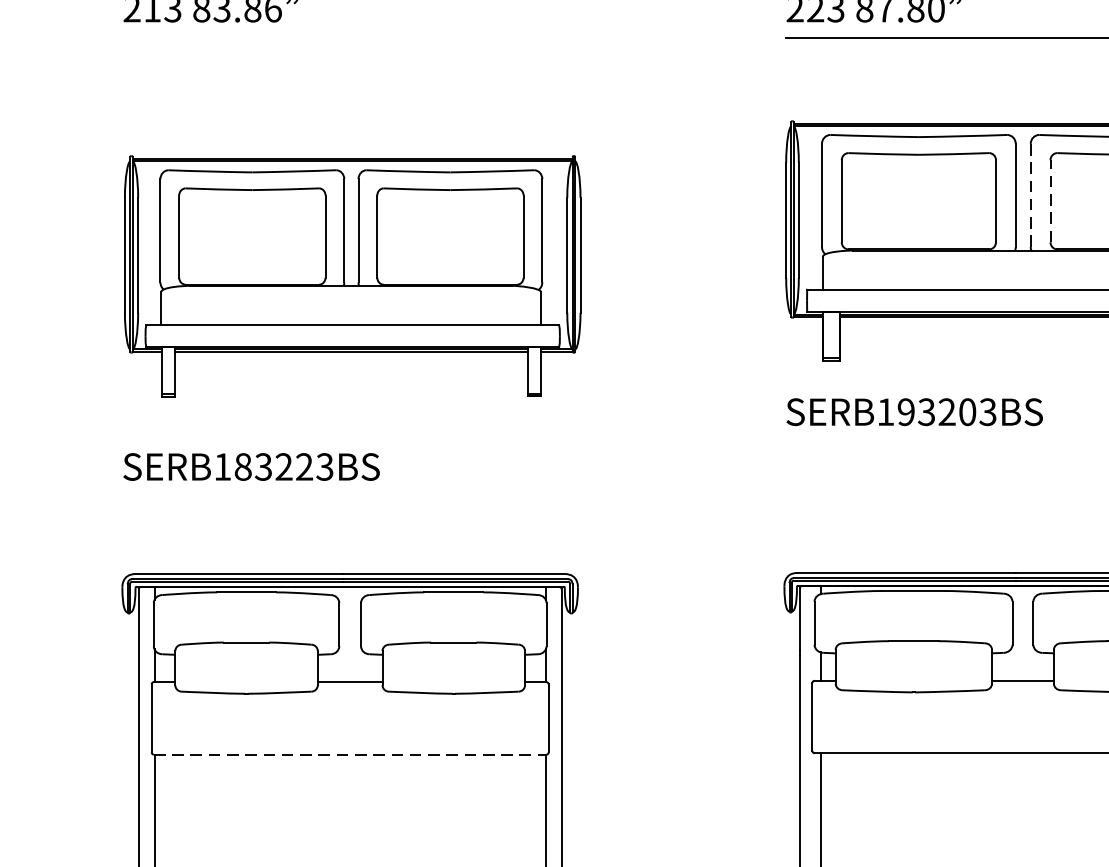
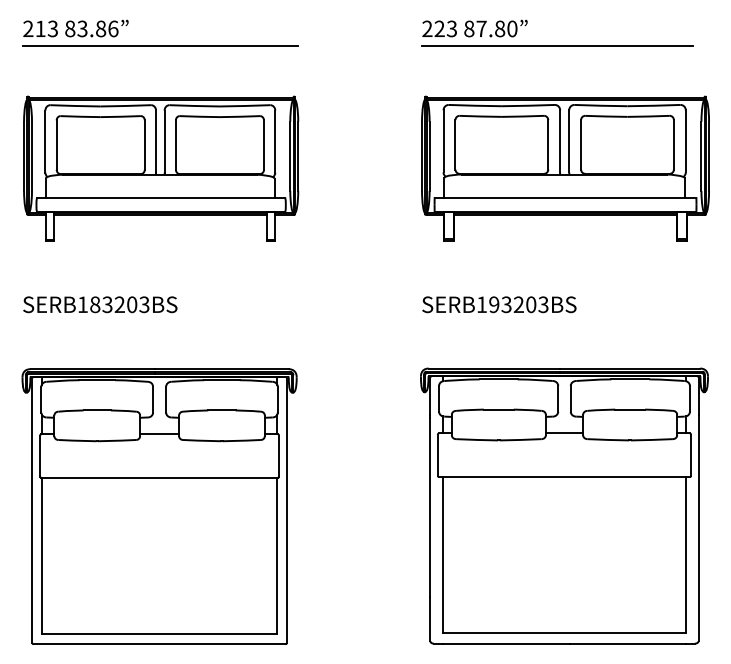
line: (351, 37) -> (160, 46), added
line: (1031, 194) -> (569, 140), dashed -> solid
line: (1051, 200) -> (581, 144), dashed -> solid
part: (353, 275) -> (161, 168), moved
text: (914, 411) -> (499, 304), moved
text: (305, 466) -> (132, 304), SERB183223BS -> SERB183203BS
line: (351, 754) -> (160, 477), dashed -> solid

